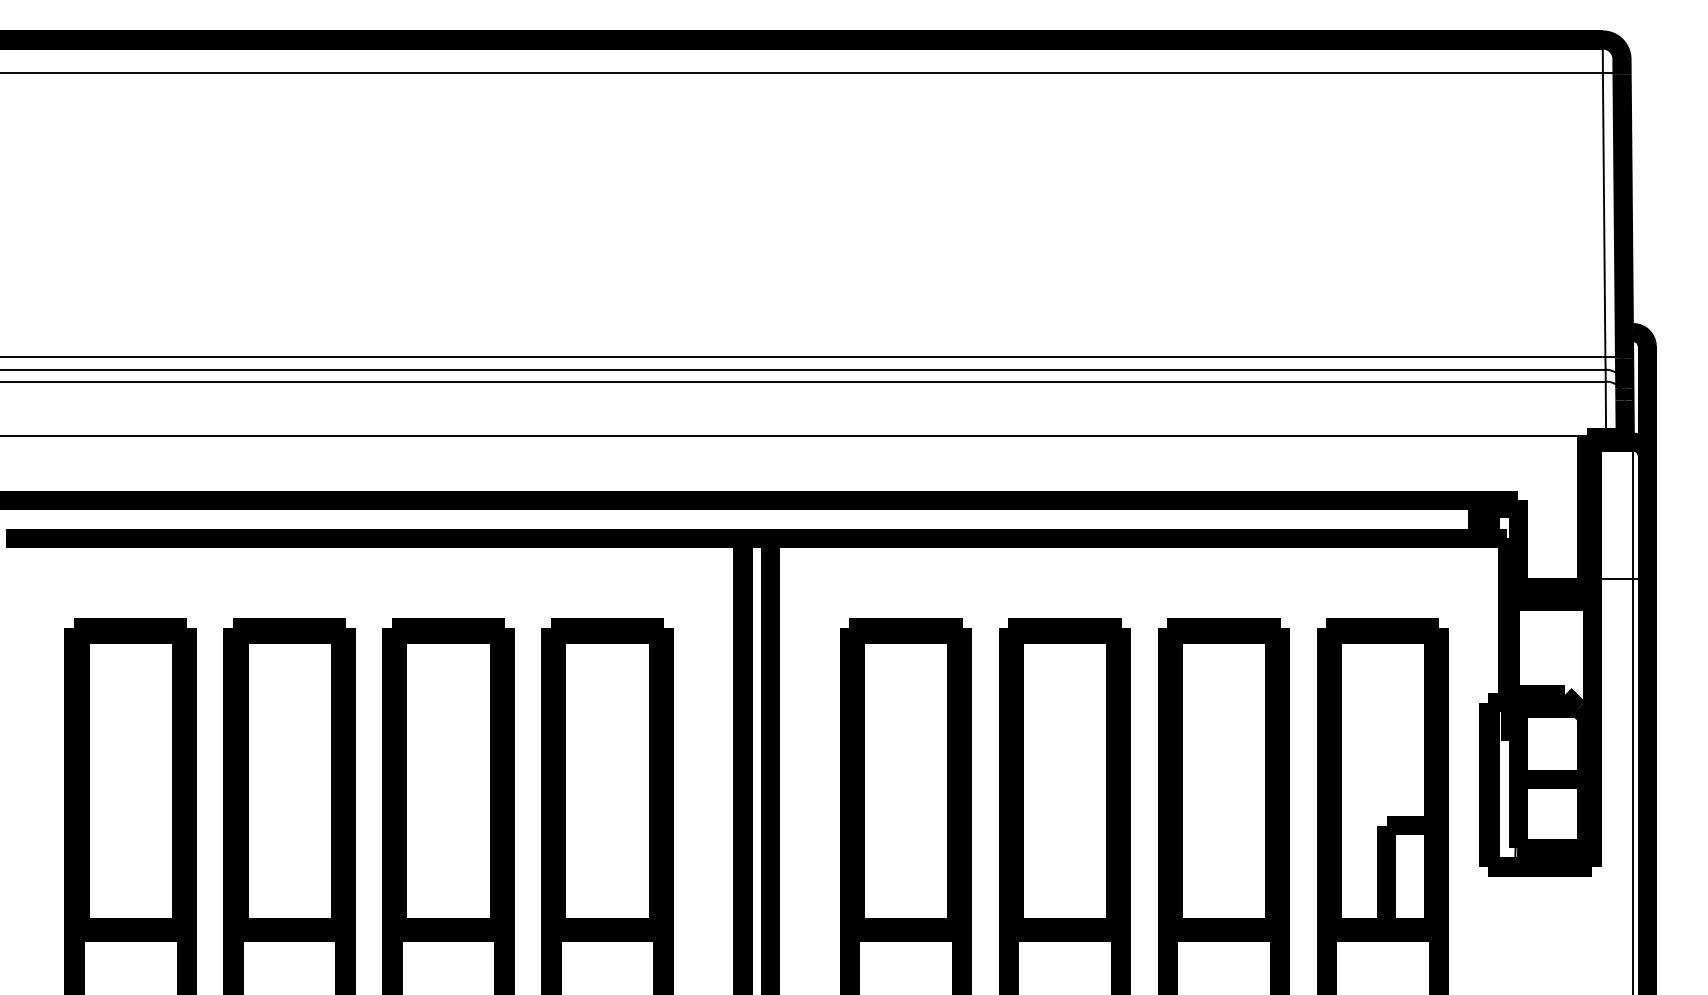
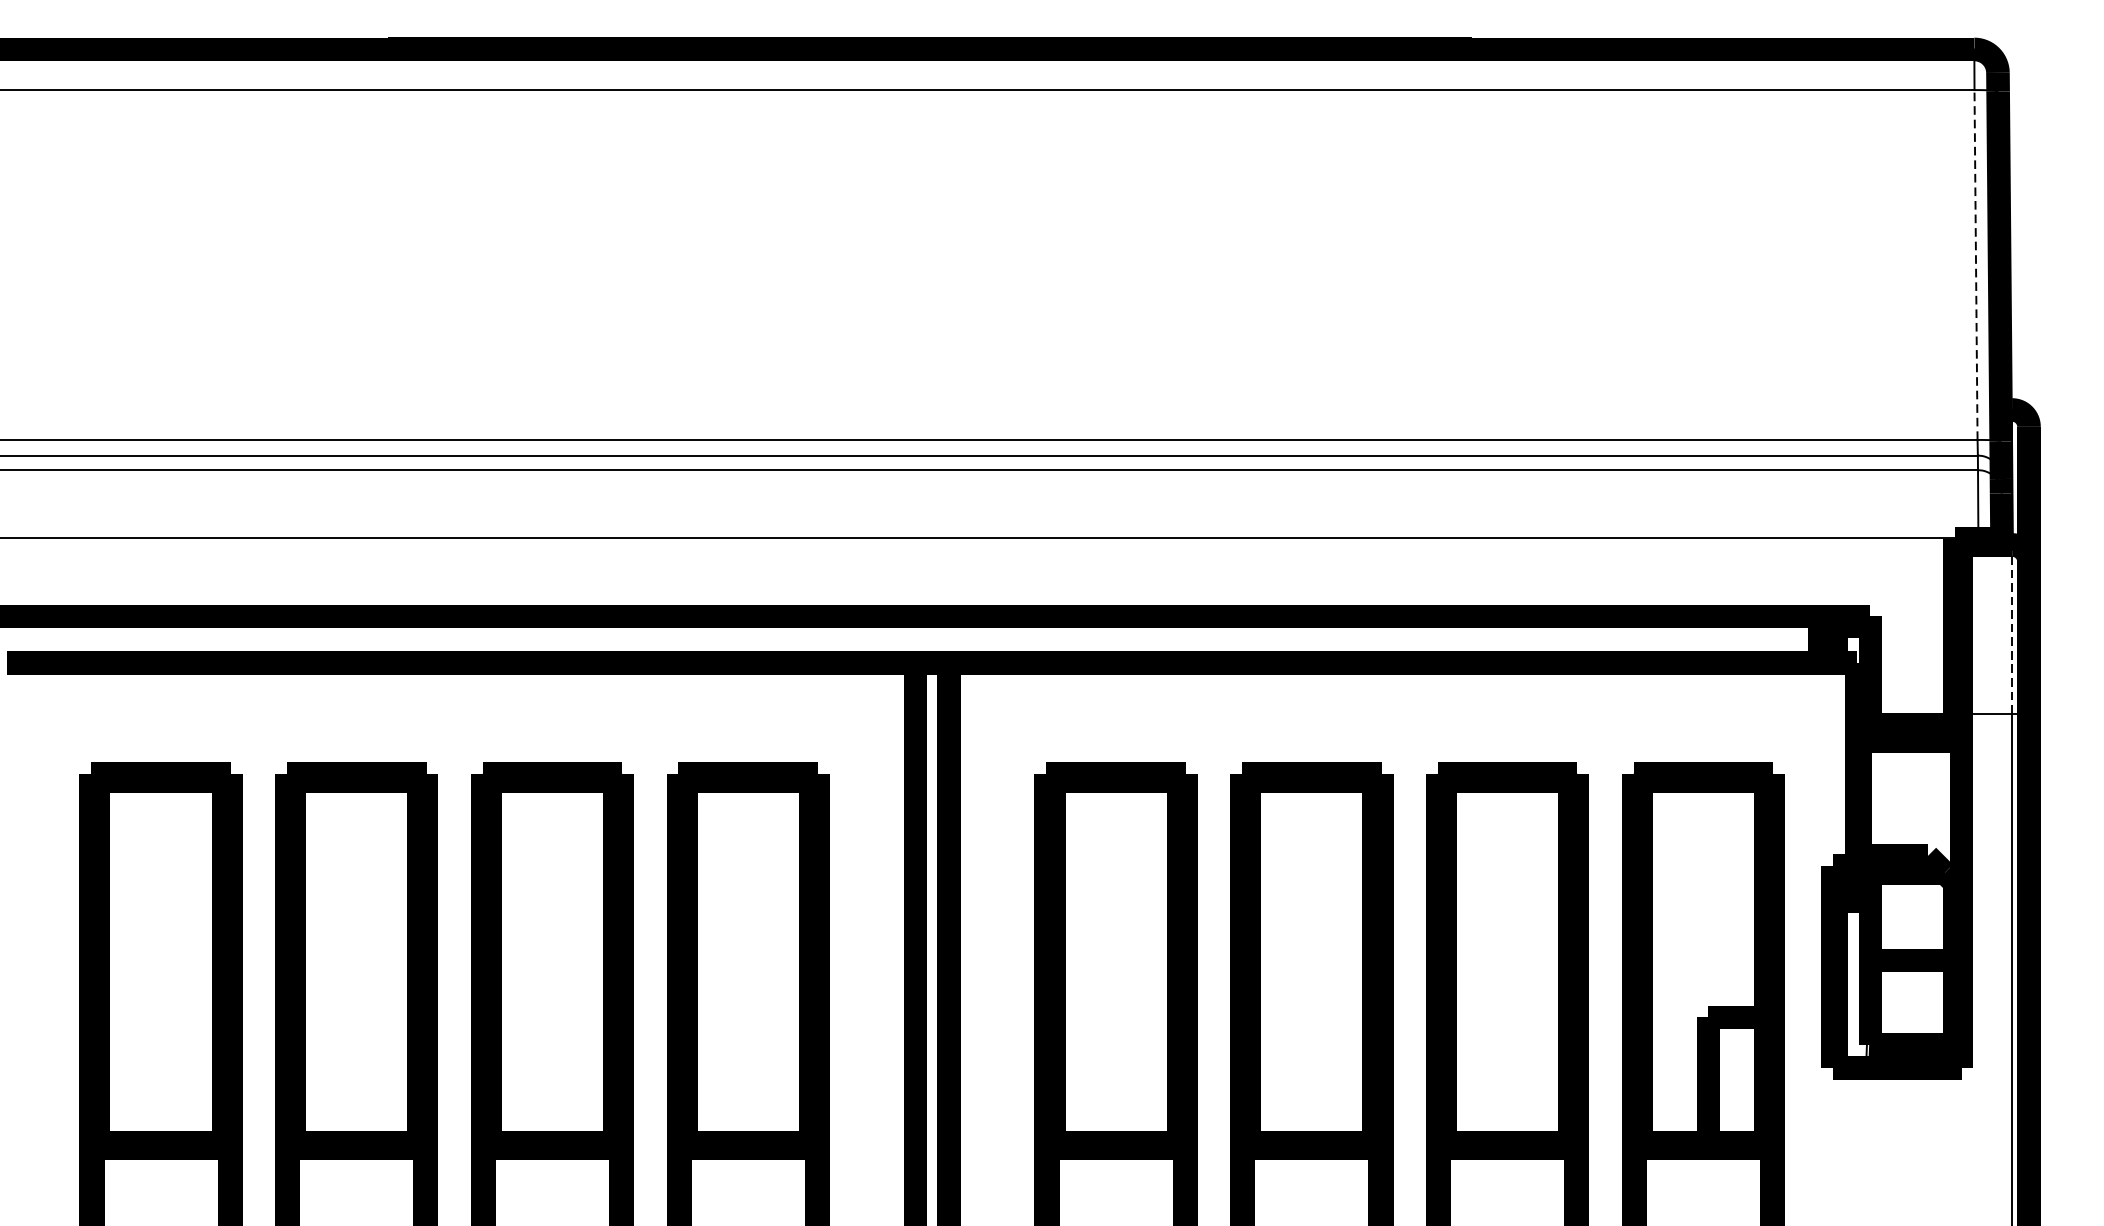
line: (1604, 214) -> (1976, 264), solid -> dashed
line: (1633, 510) -> (2012, 629), solid -> dashed

